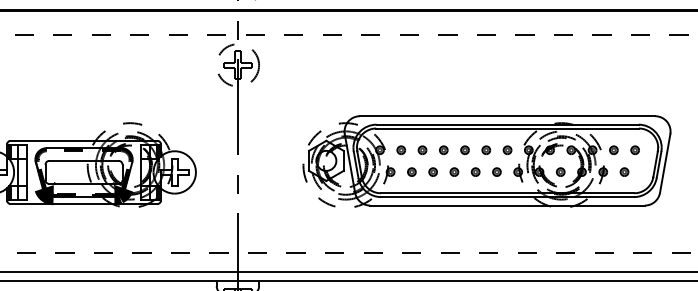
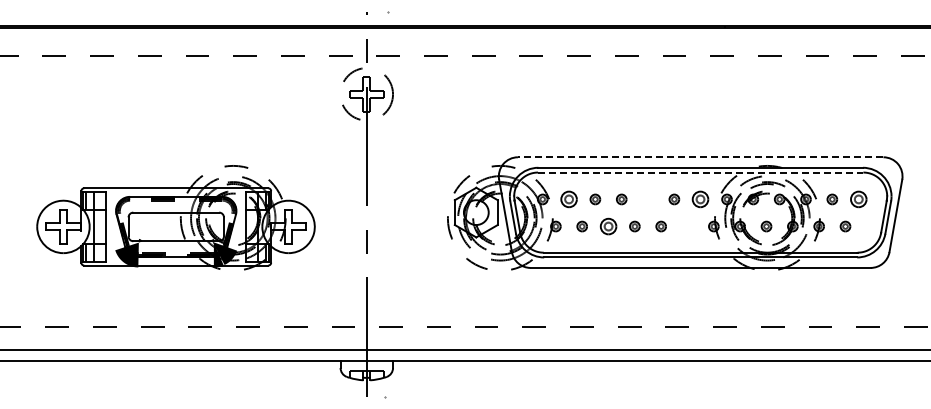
line: (507, 116) -> (700, 157), solid -> dashed
line: (508, 128) -> (701, 172), solid -> dashed
part: (400, 150) -> (568, 199), size x1.6
part: (464, 150) -> (647, 199), removed
part: (507, 150) -> (700, 199), size x1.6
part: (635, 150) -> (858, 199), size x1.6
part: (433, 172) -> (608, 226), size x1.6
part: (496, 172) -> (687, 226), removed

